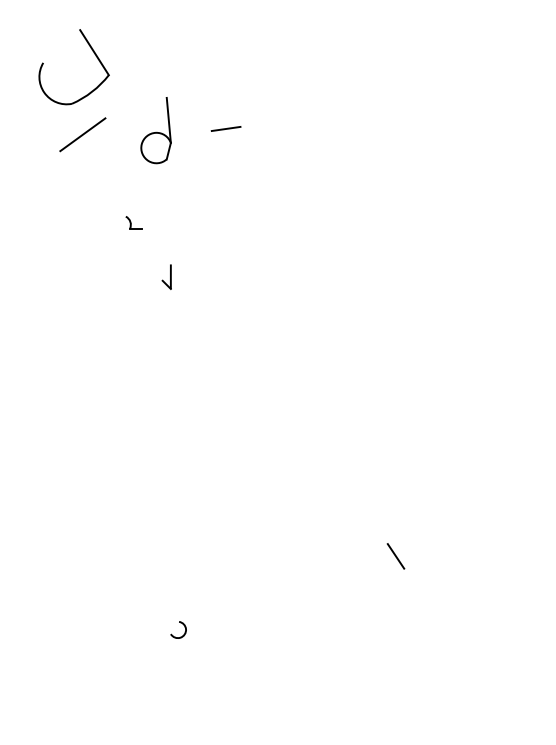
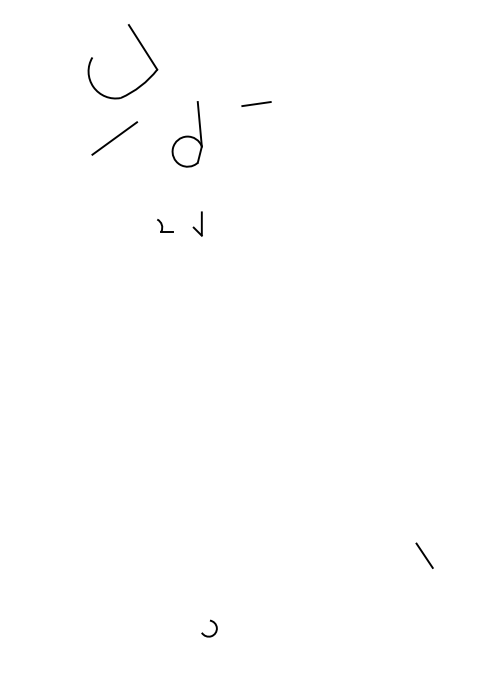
part: (95, 56) -> (144, 51), moved
line: (225, 128) -> (255, 103), moved
part: (166, 276) -> (197, 223), moved

